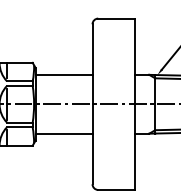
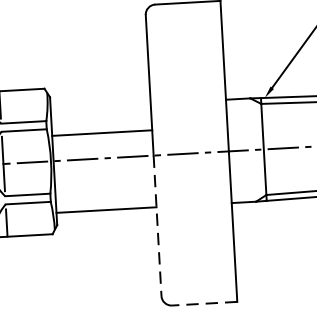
line: (63, 74) -> (101, 132), moved
line: (92, 144) -> (157, 226), solid -> dashed
line: (116, 189) -> (204, 302), solid -> dashed

